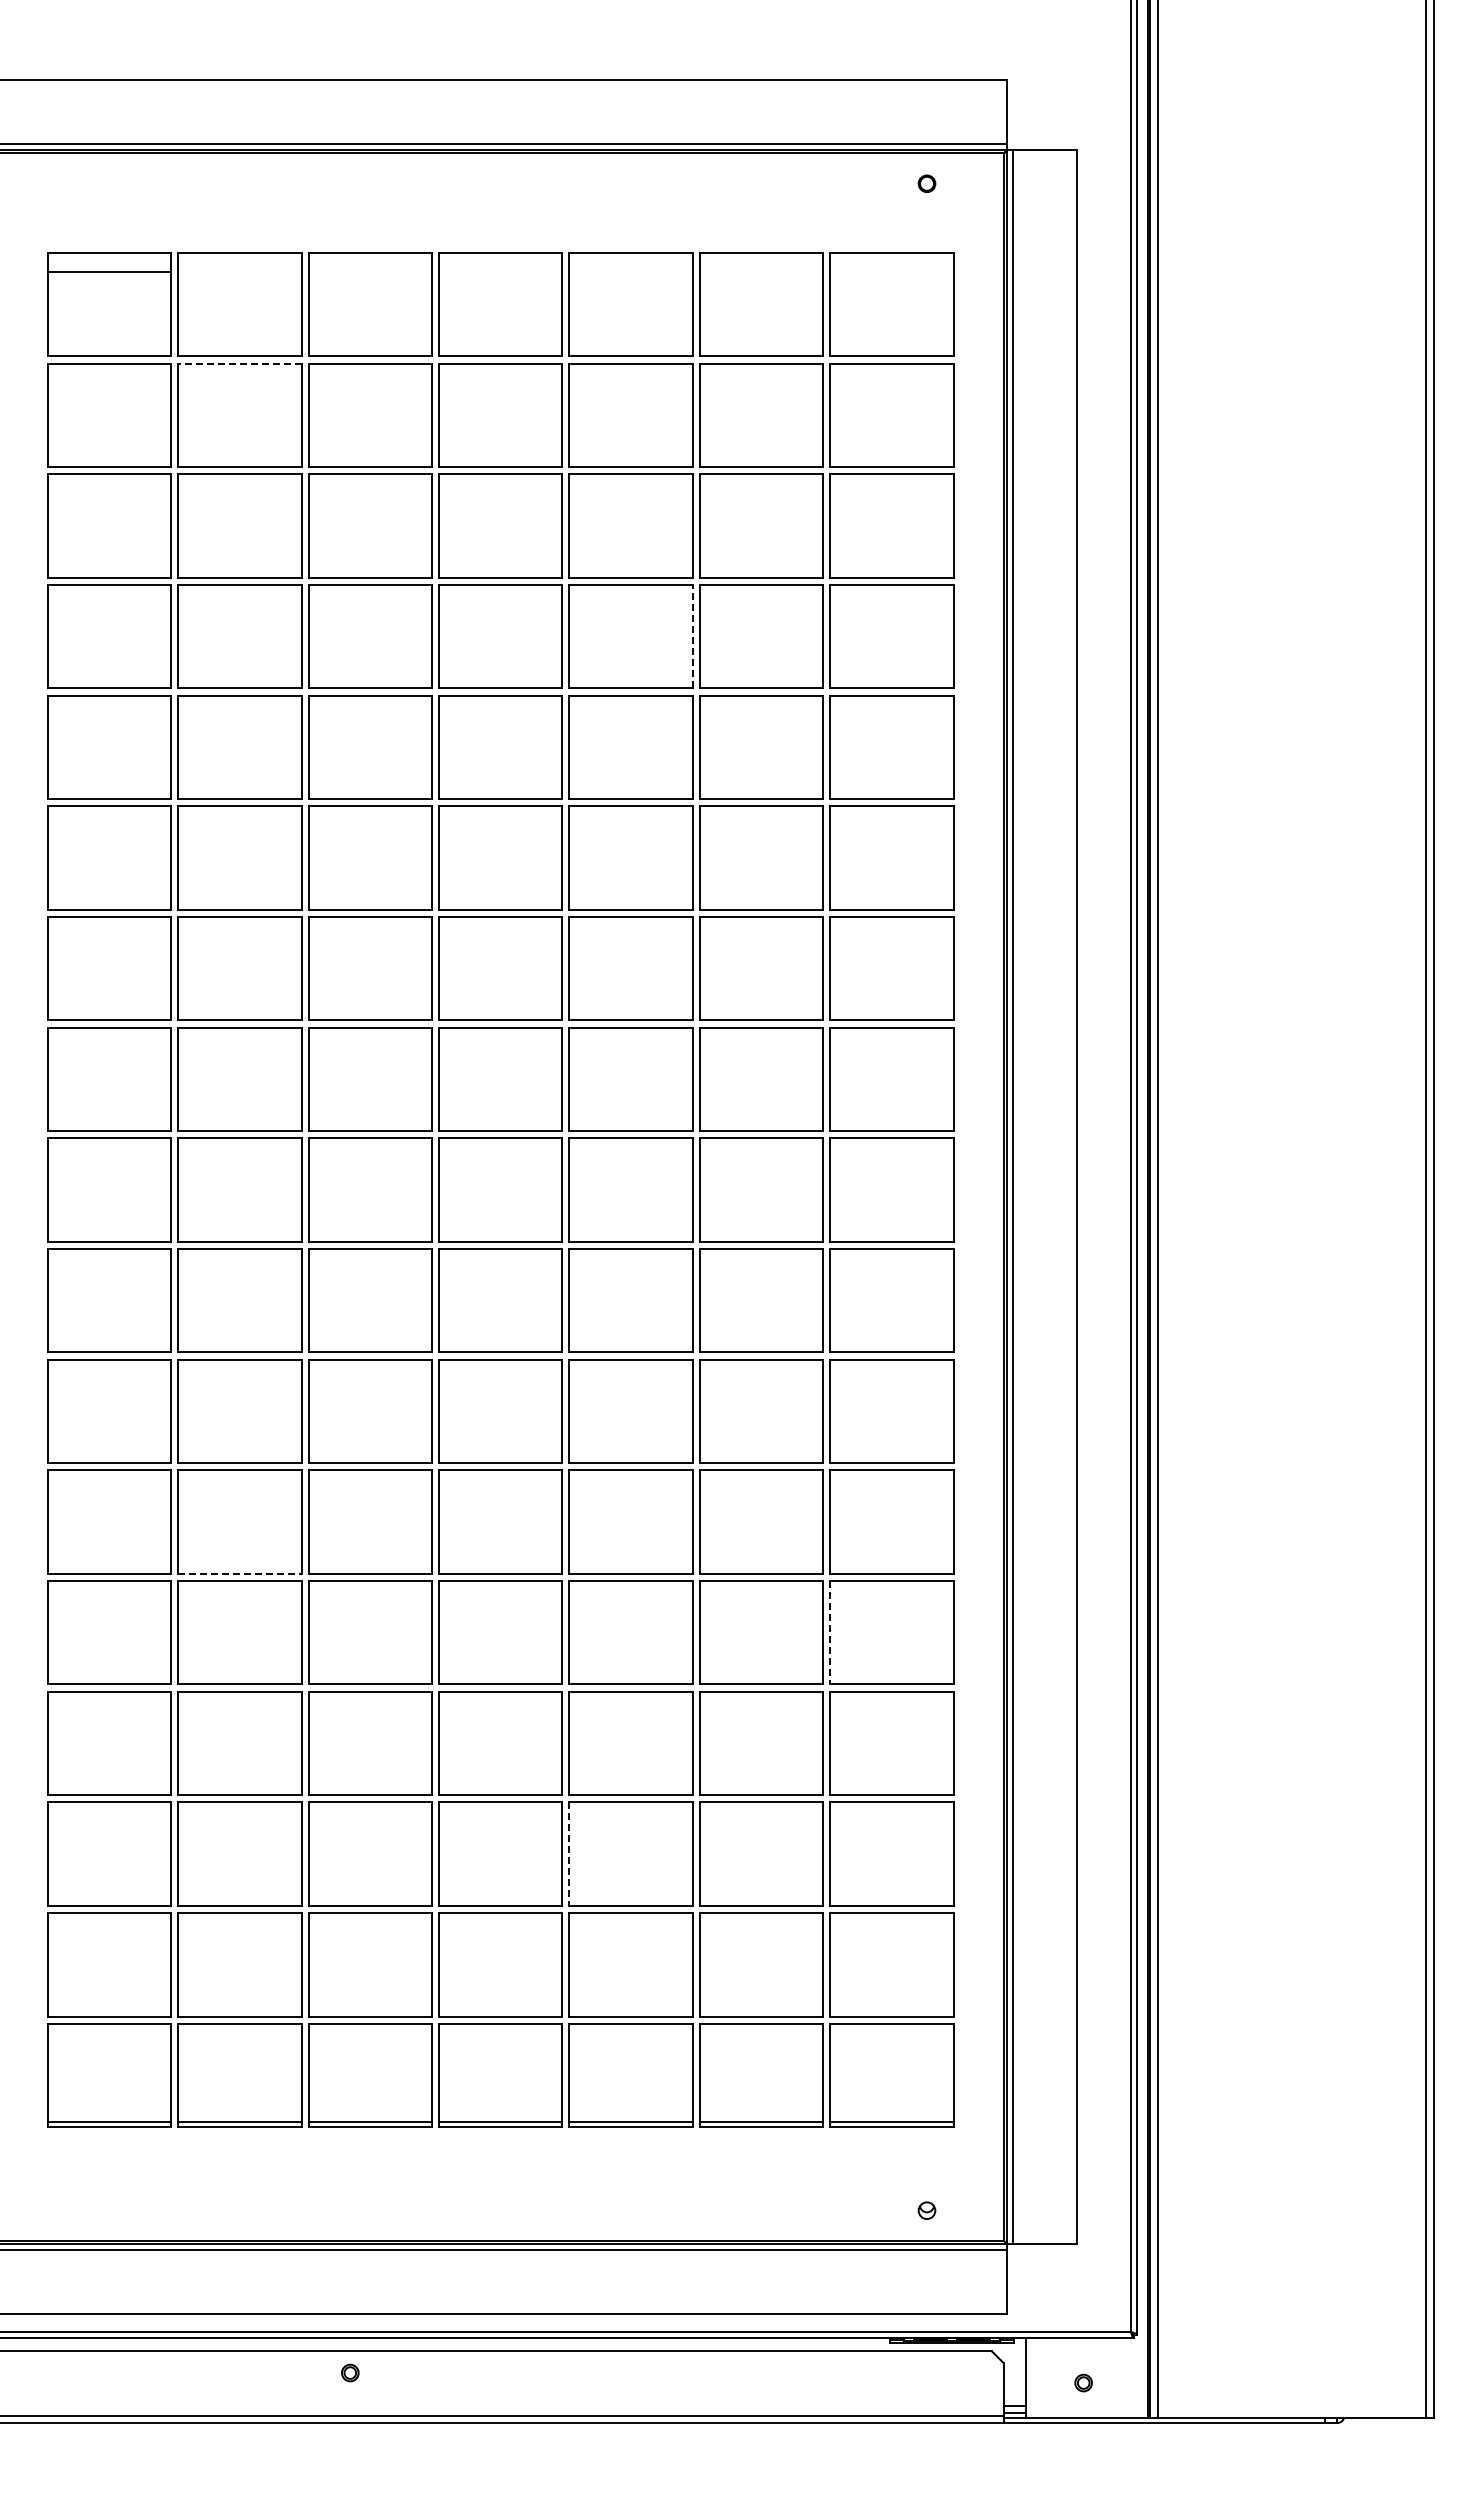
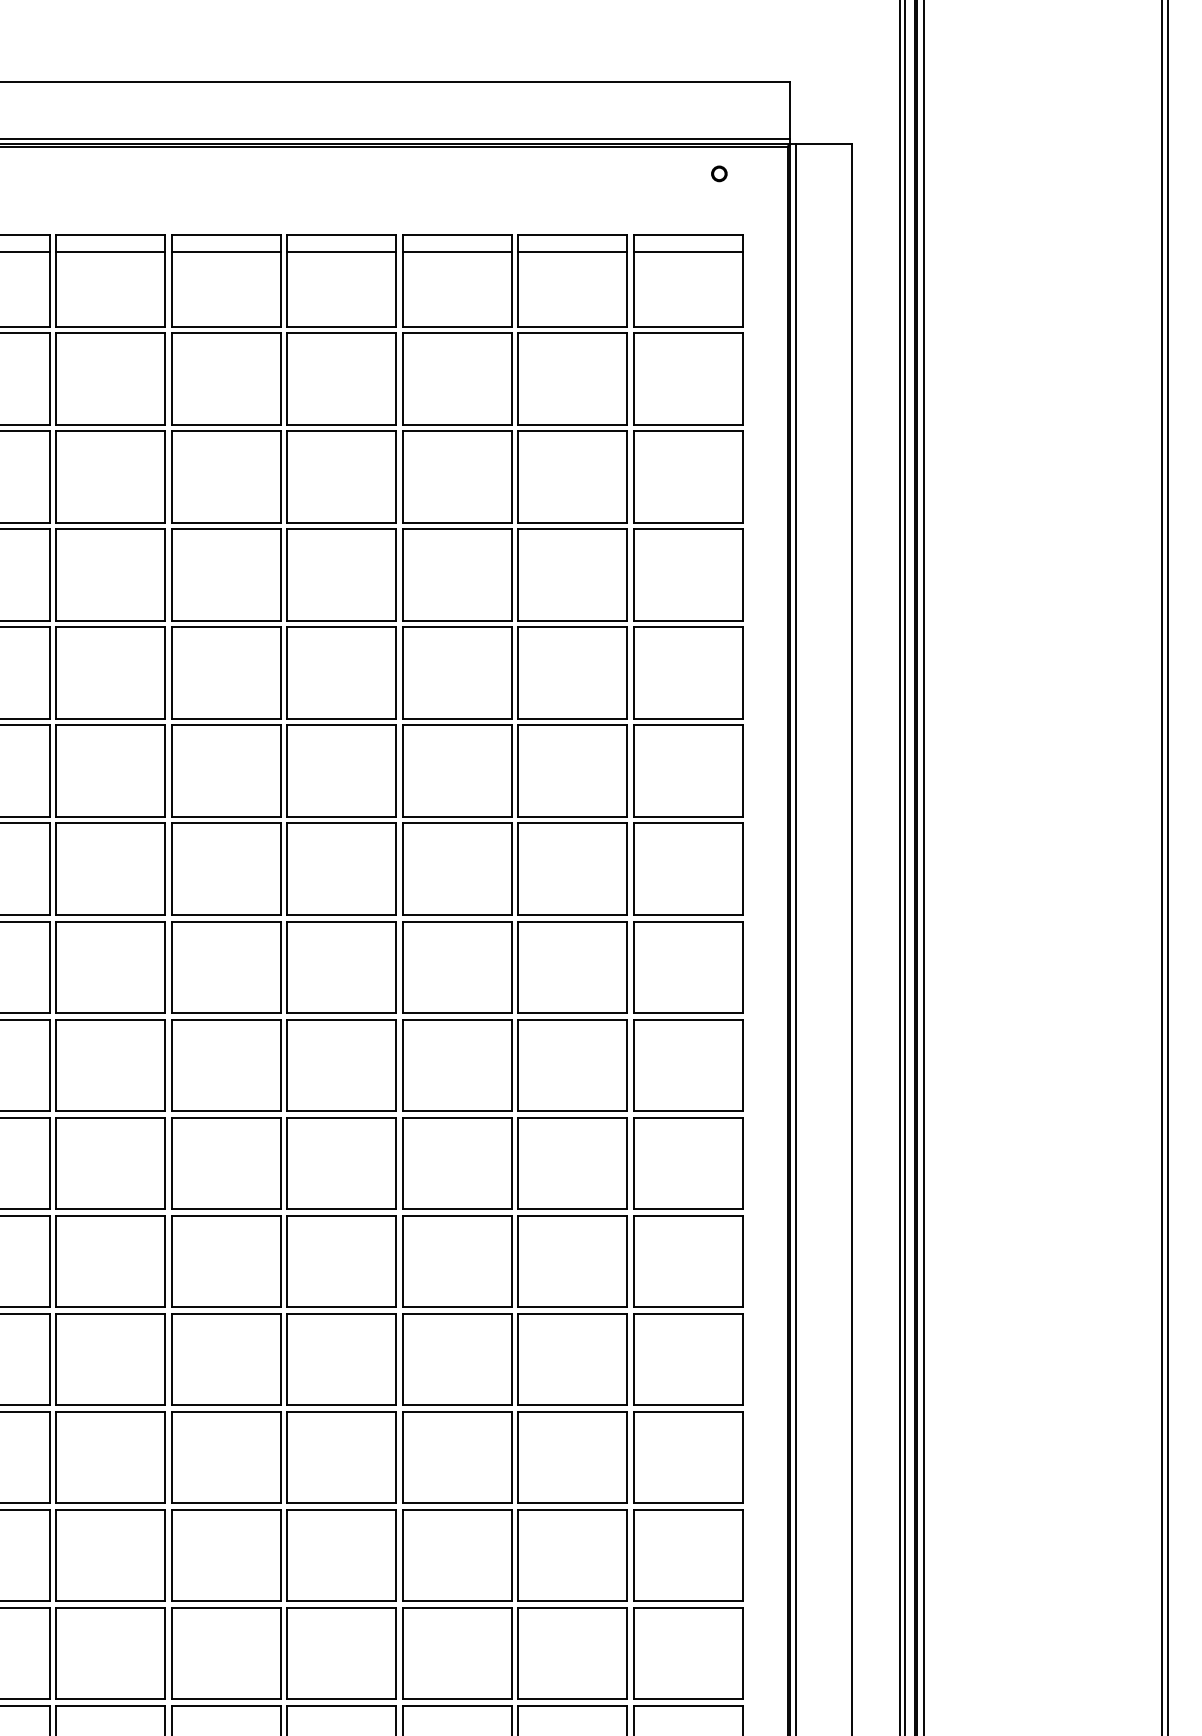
line: (239, 271) -> (110, 251), added
line: (369, 271) -> (225, 251), added
line: (500, 271) -> (341, 251), added
line: (630, 271) -> (456, 251), added
line: (761, 271) -> (572, 251), added
line: (891, 271) -> (687, 251), added
line: (239, 363) -> (110, 333), dashed -> solid
line: (692, 636) -> (511, 574), dashed -> solid
line: (239, 1573) -> (110, 1405), dashed -> solid
line: (830, 1632) -> (633, 1457), dashed -> solid
line: (569, 1854) -> (402, 1653), dashed -> solid

